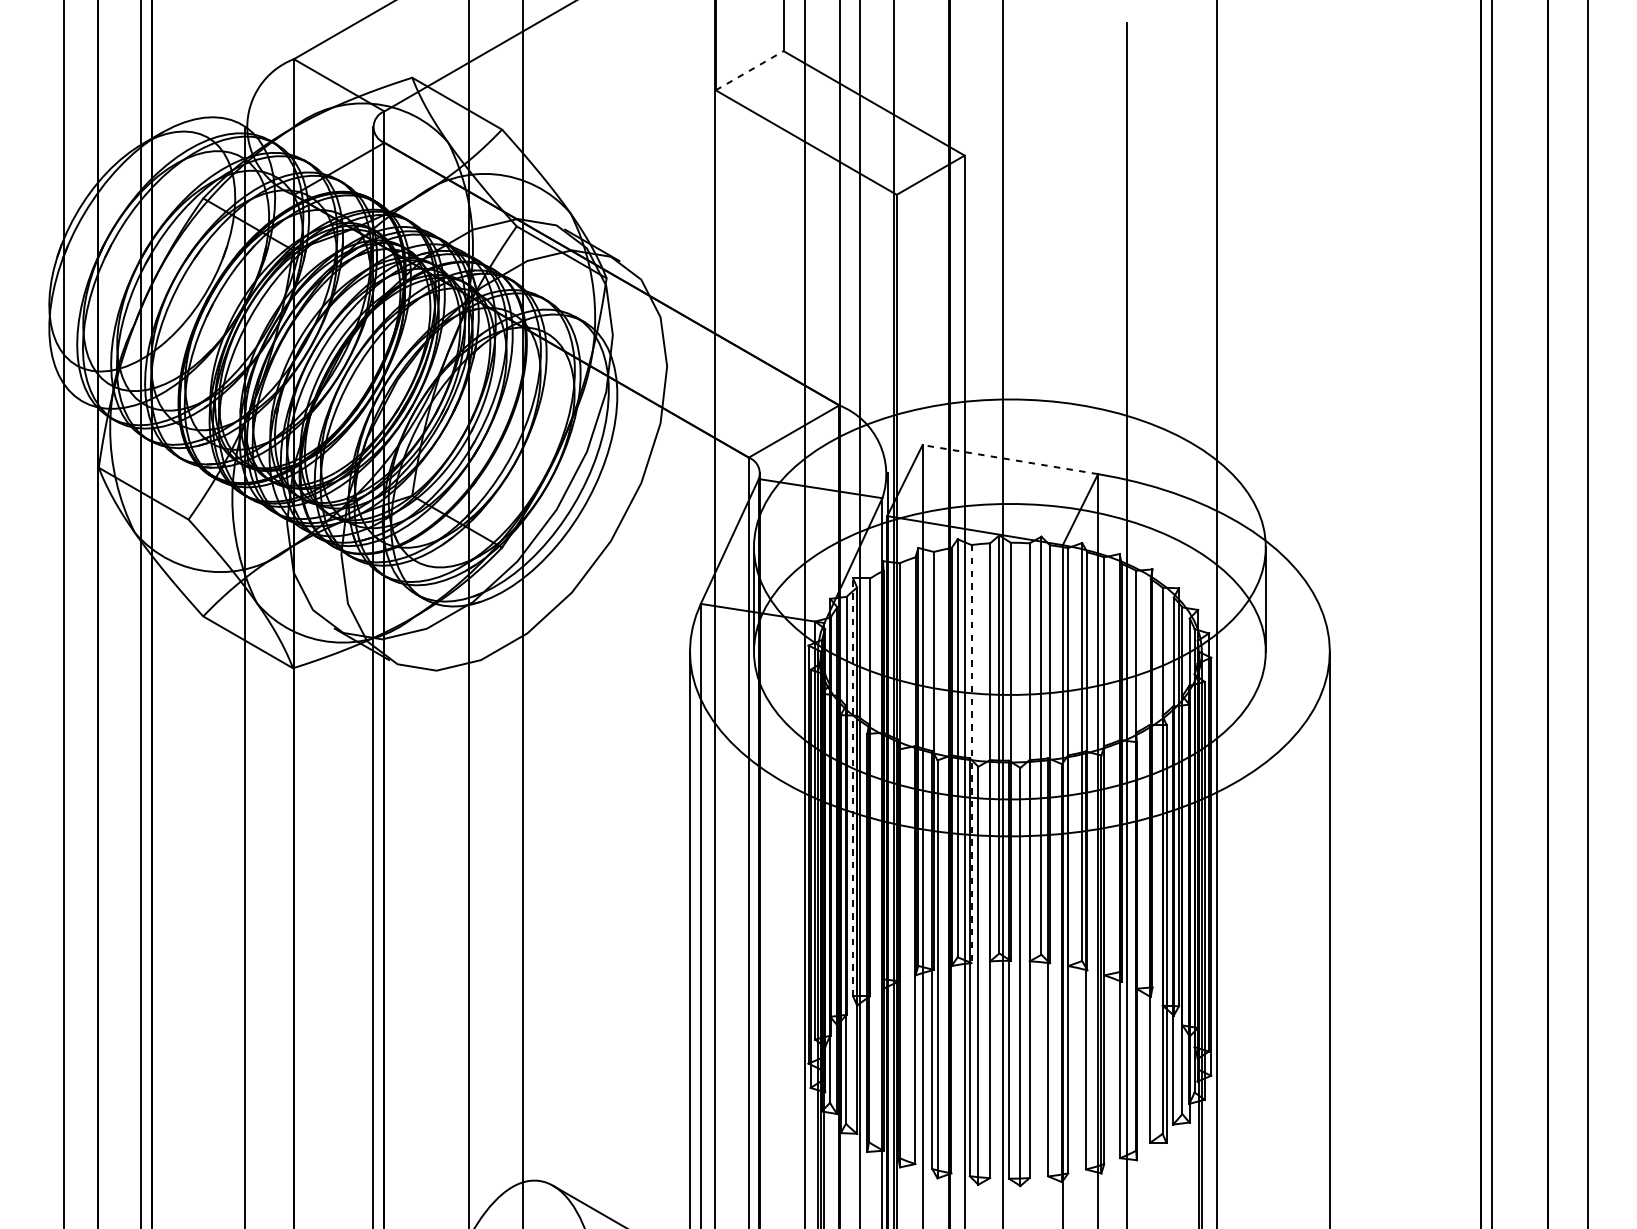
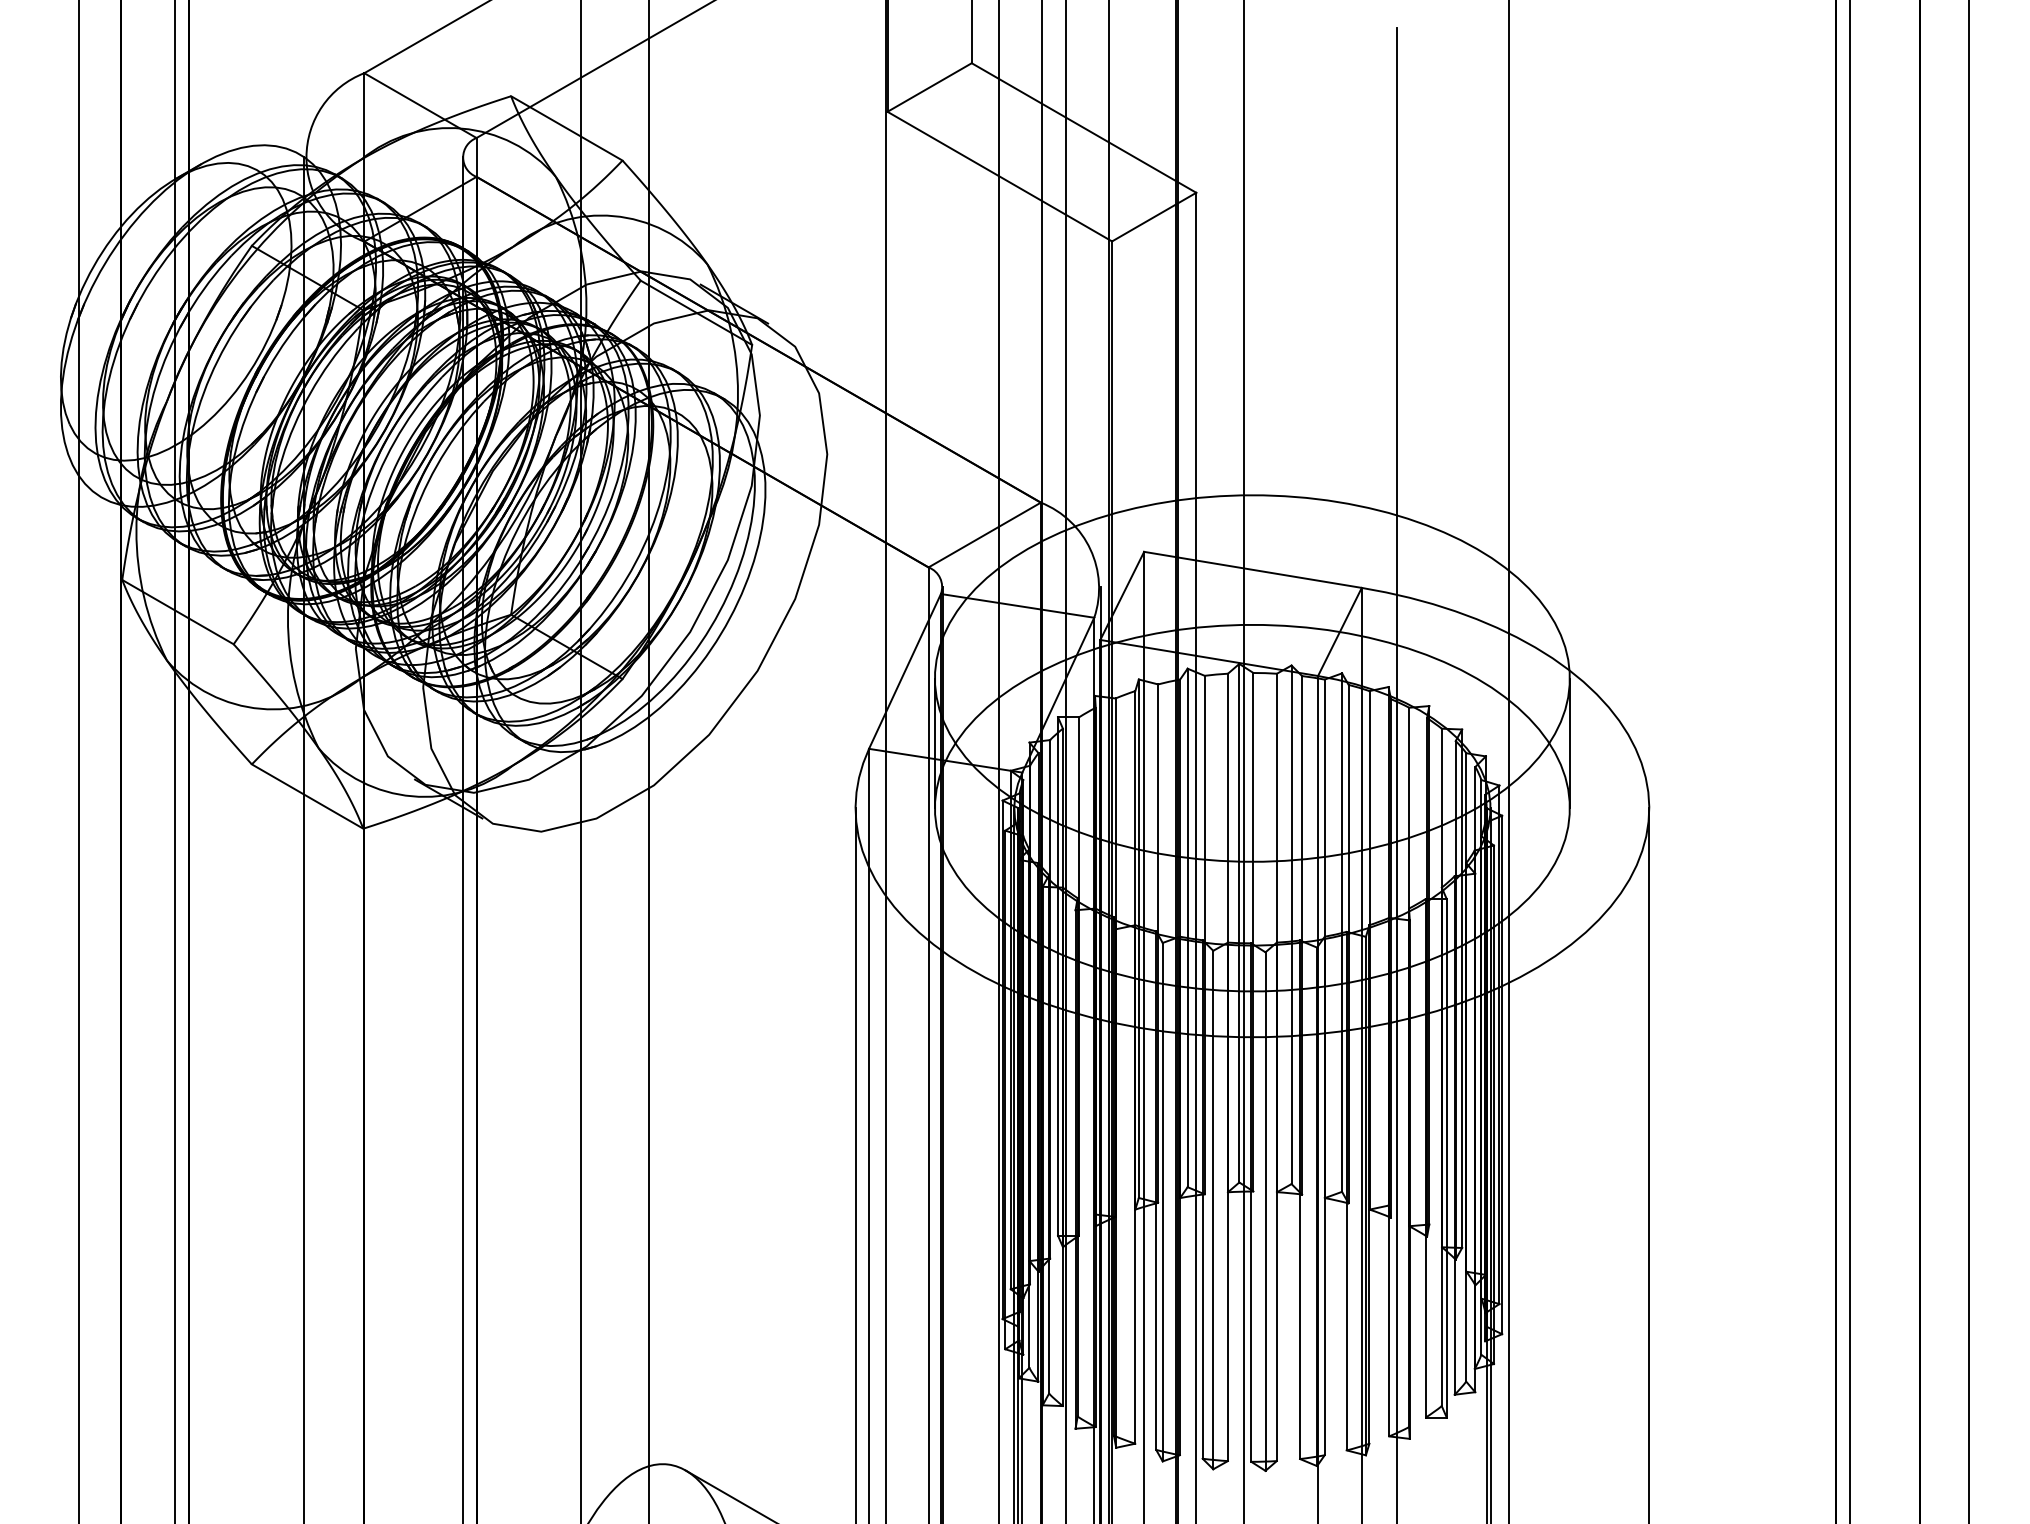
line: (749, 70) -> (929, 87), dashed -> solid
line: (1009, 459) -> (1252, 569), dashed -> solid
line: (971, 754) -> (1204, 935), dashed -> solid
line: (853, 787) -> (1058, 976), dashed -> solid

